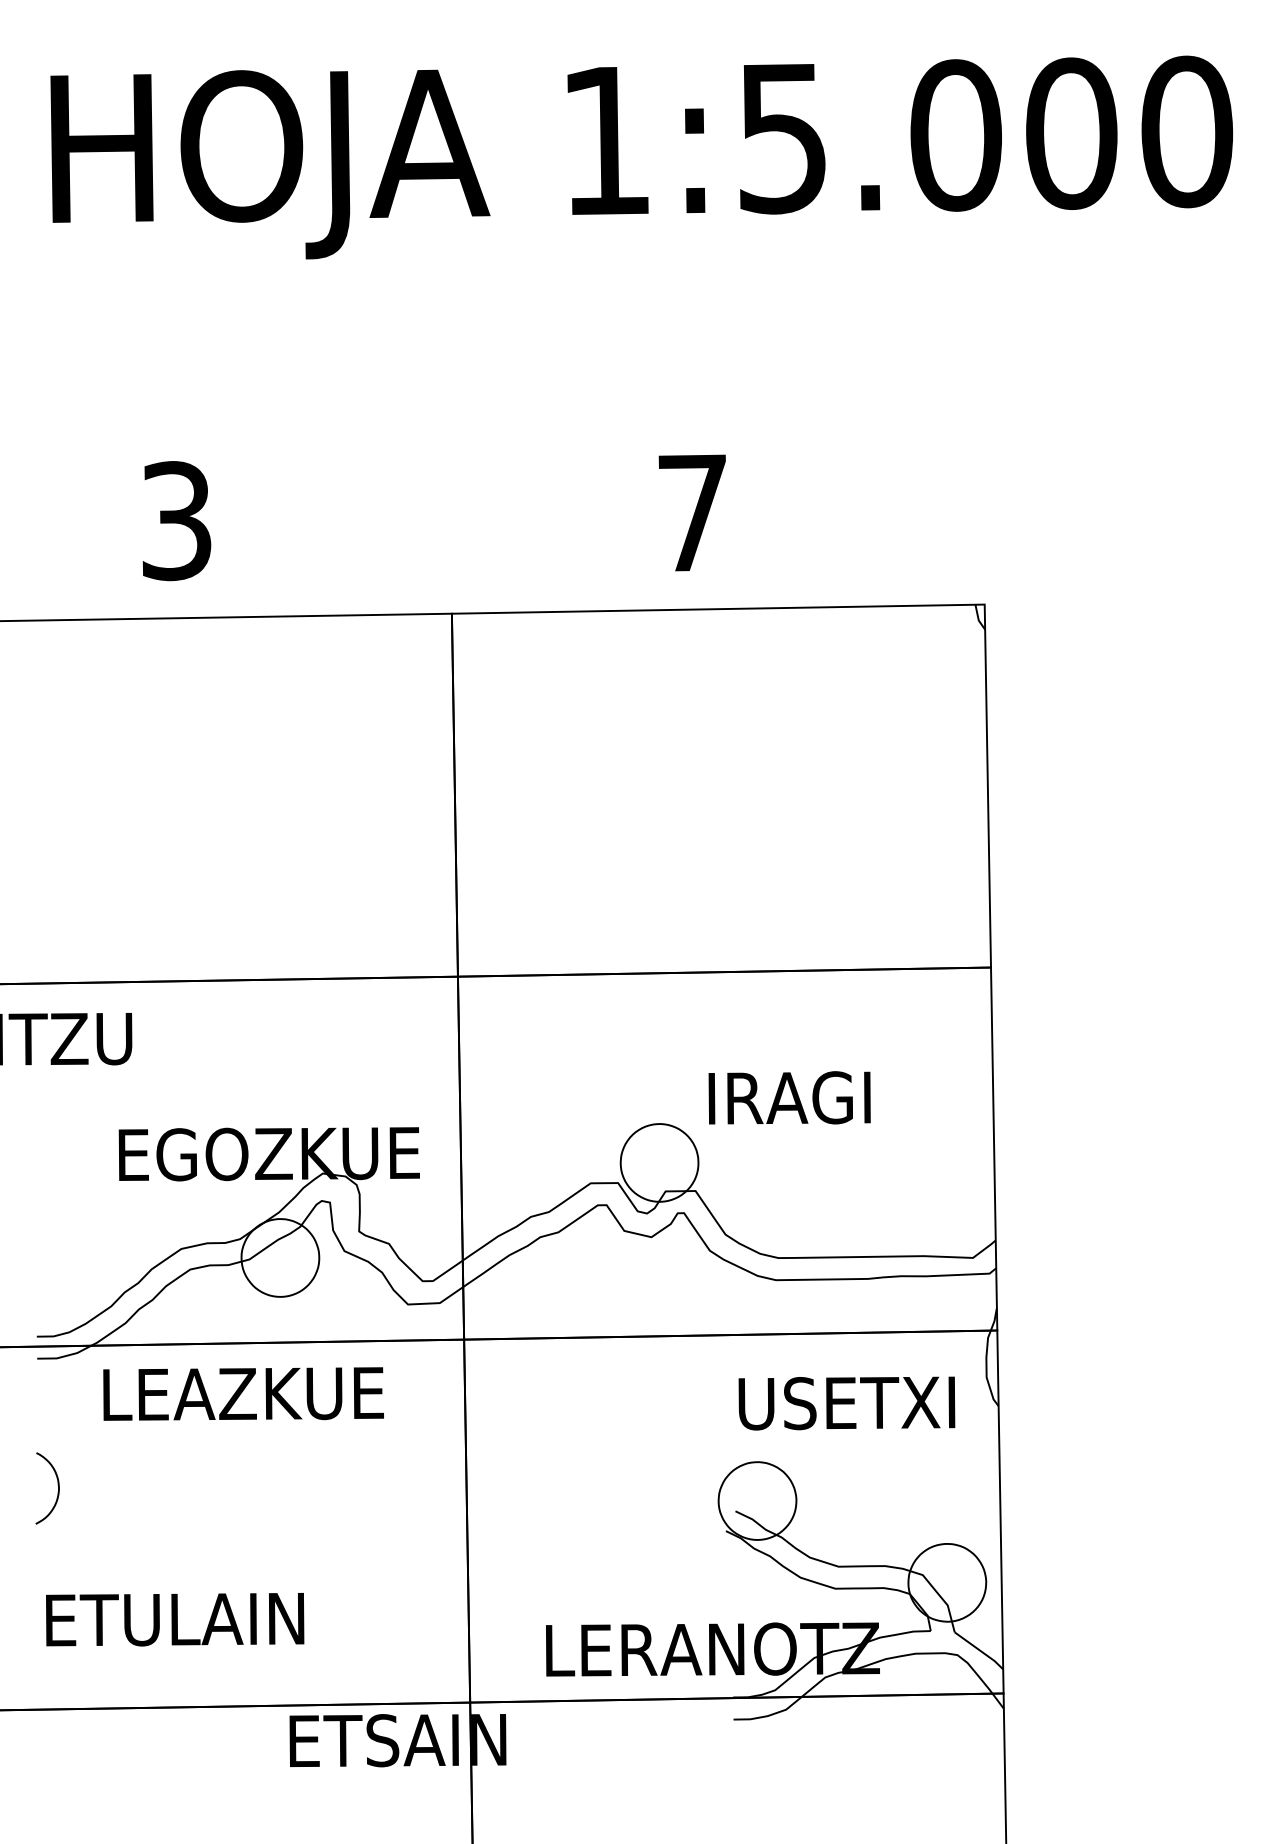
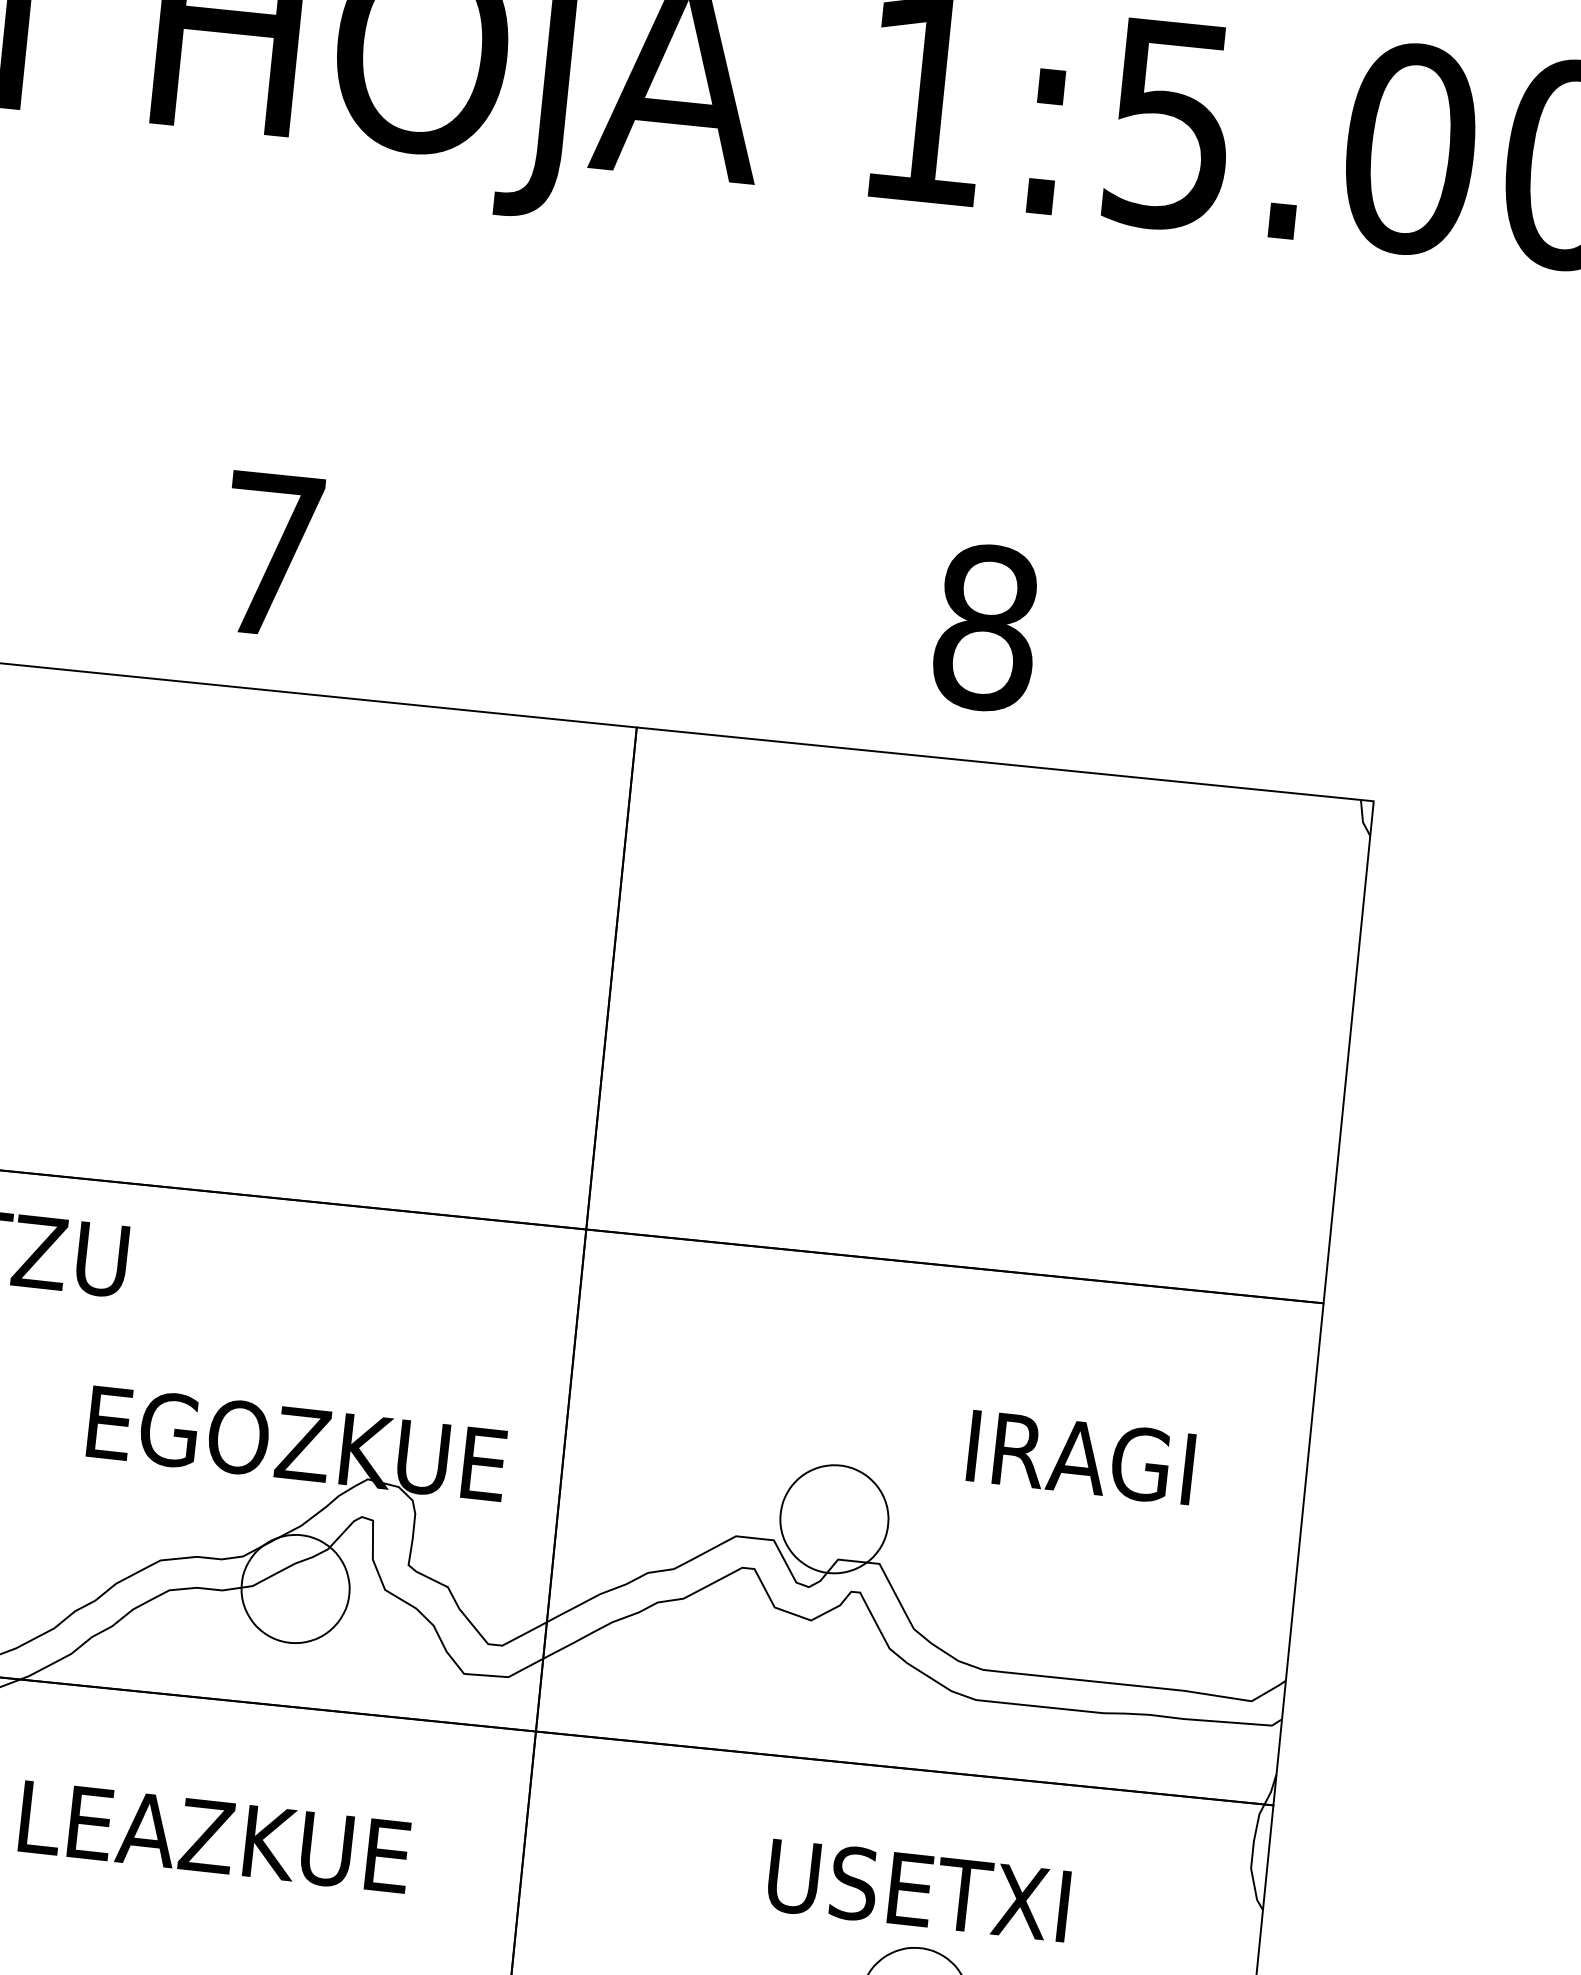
text: (693, 513) -> (986, 628), 7 -> 8
text: (176, 521) -> (271, 555), 3 -> 7
text: (789, 1097) -> (1080, 1456), moved
text: (243, 1393) -> (214, 1836), moved
text: (846, 1403) -> (917, 1890), moved

